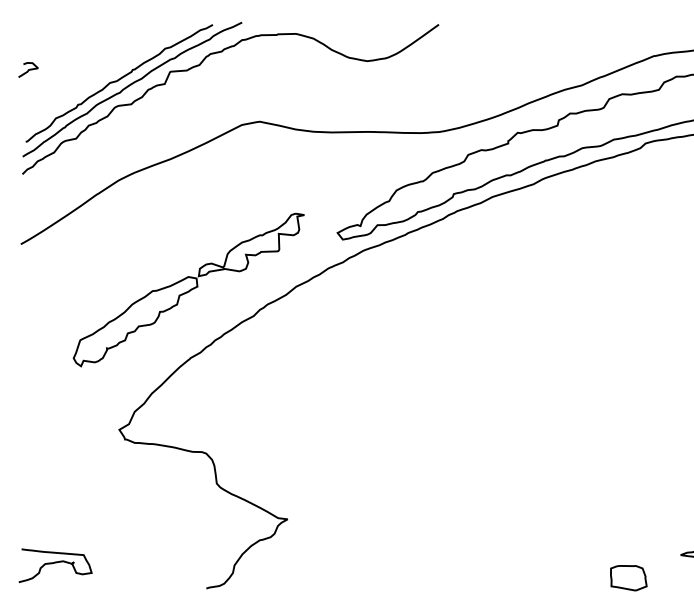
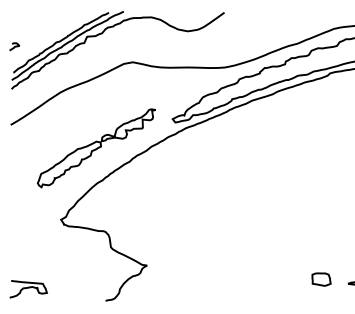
curve: (28, 69) -> (14, 46), moved
part: (628, 577) -> (321, 279), moved

